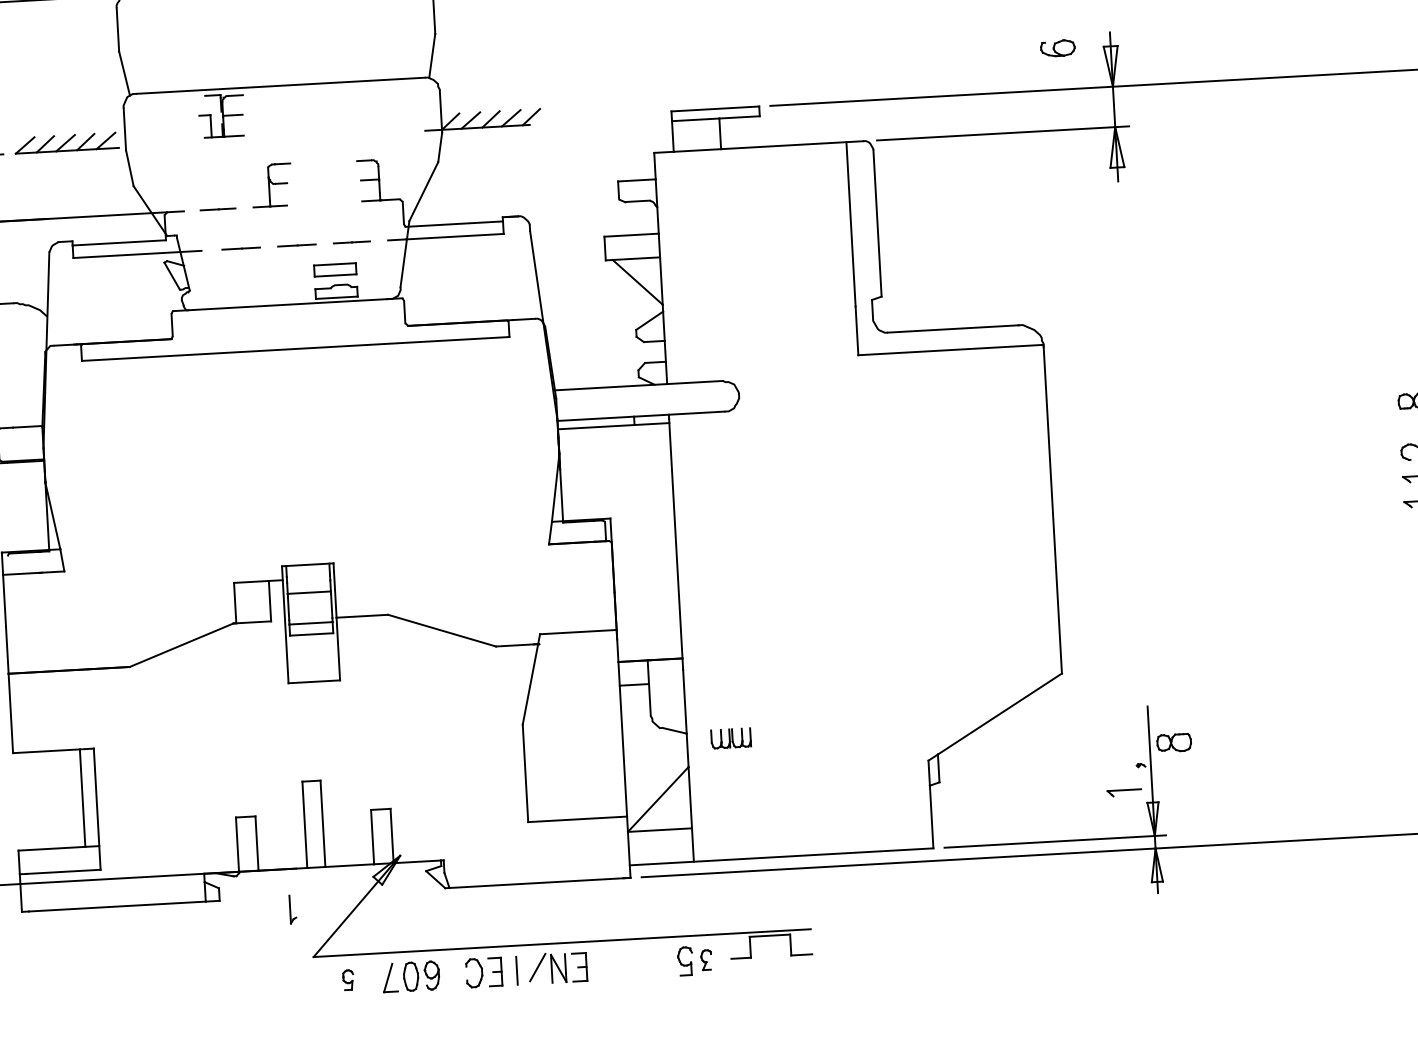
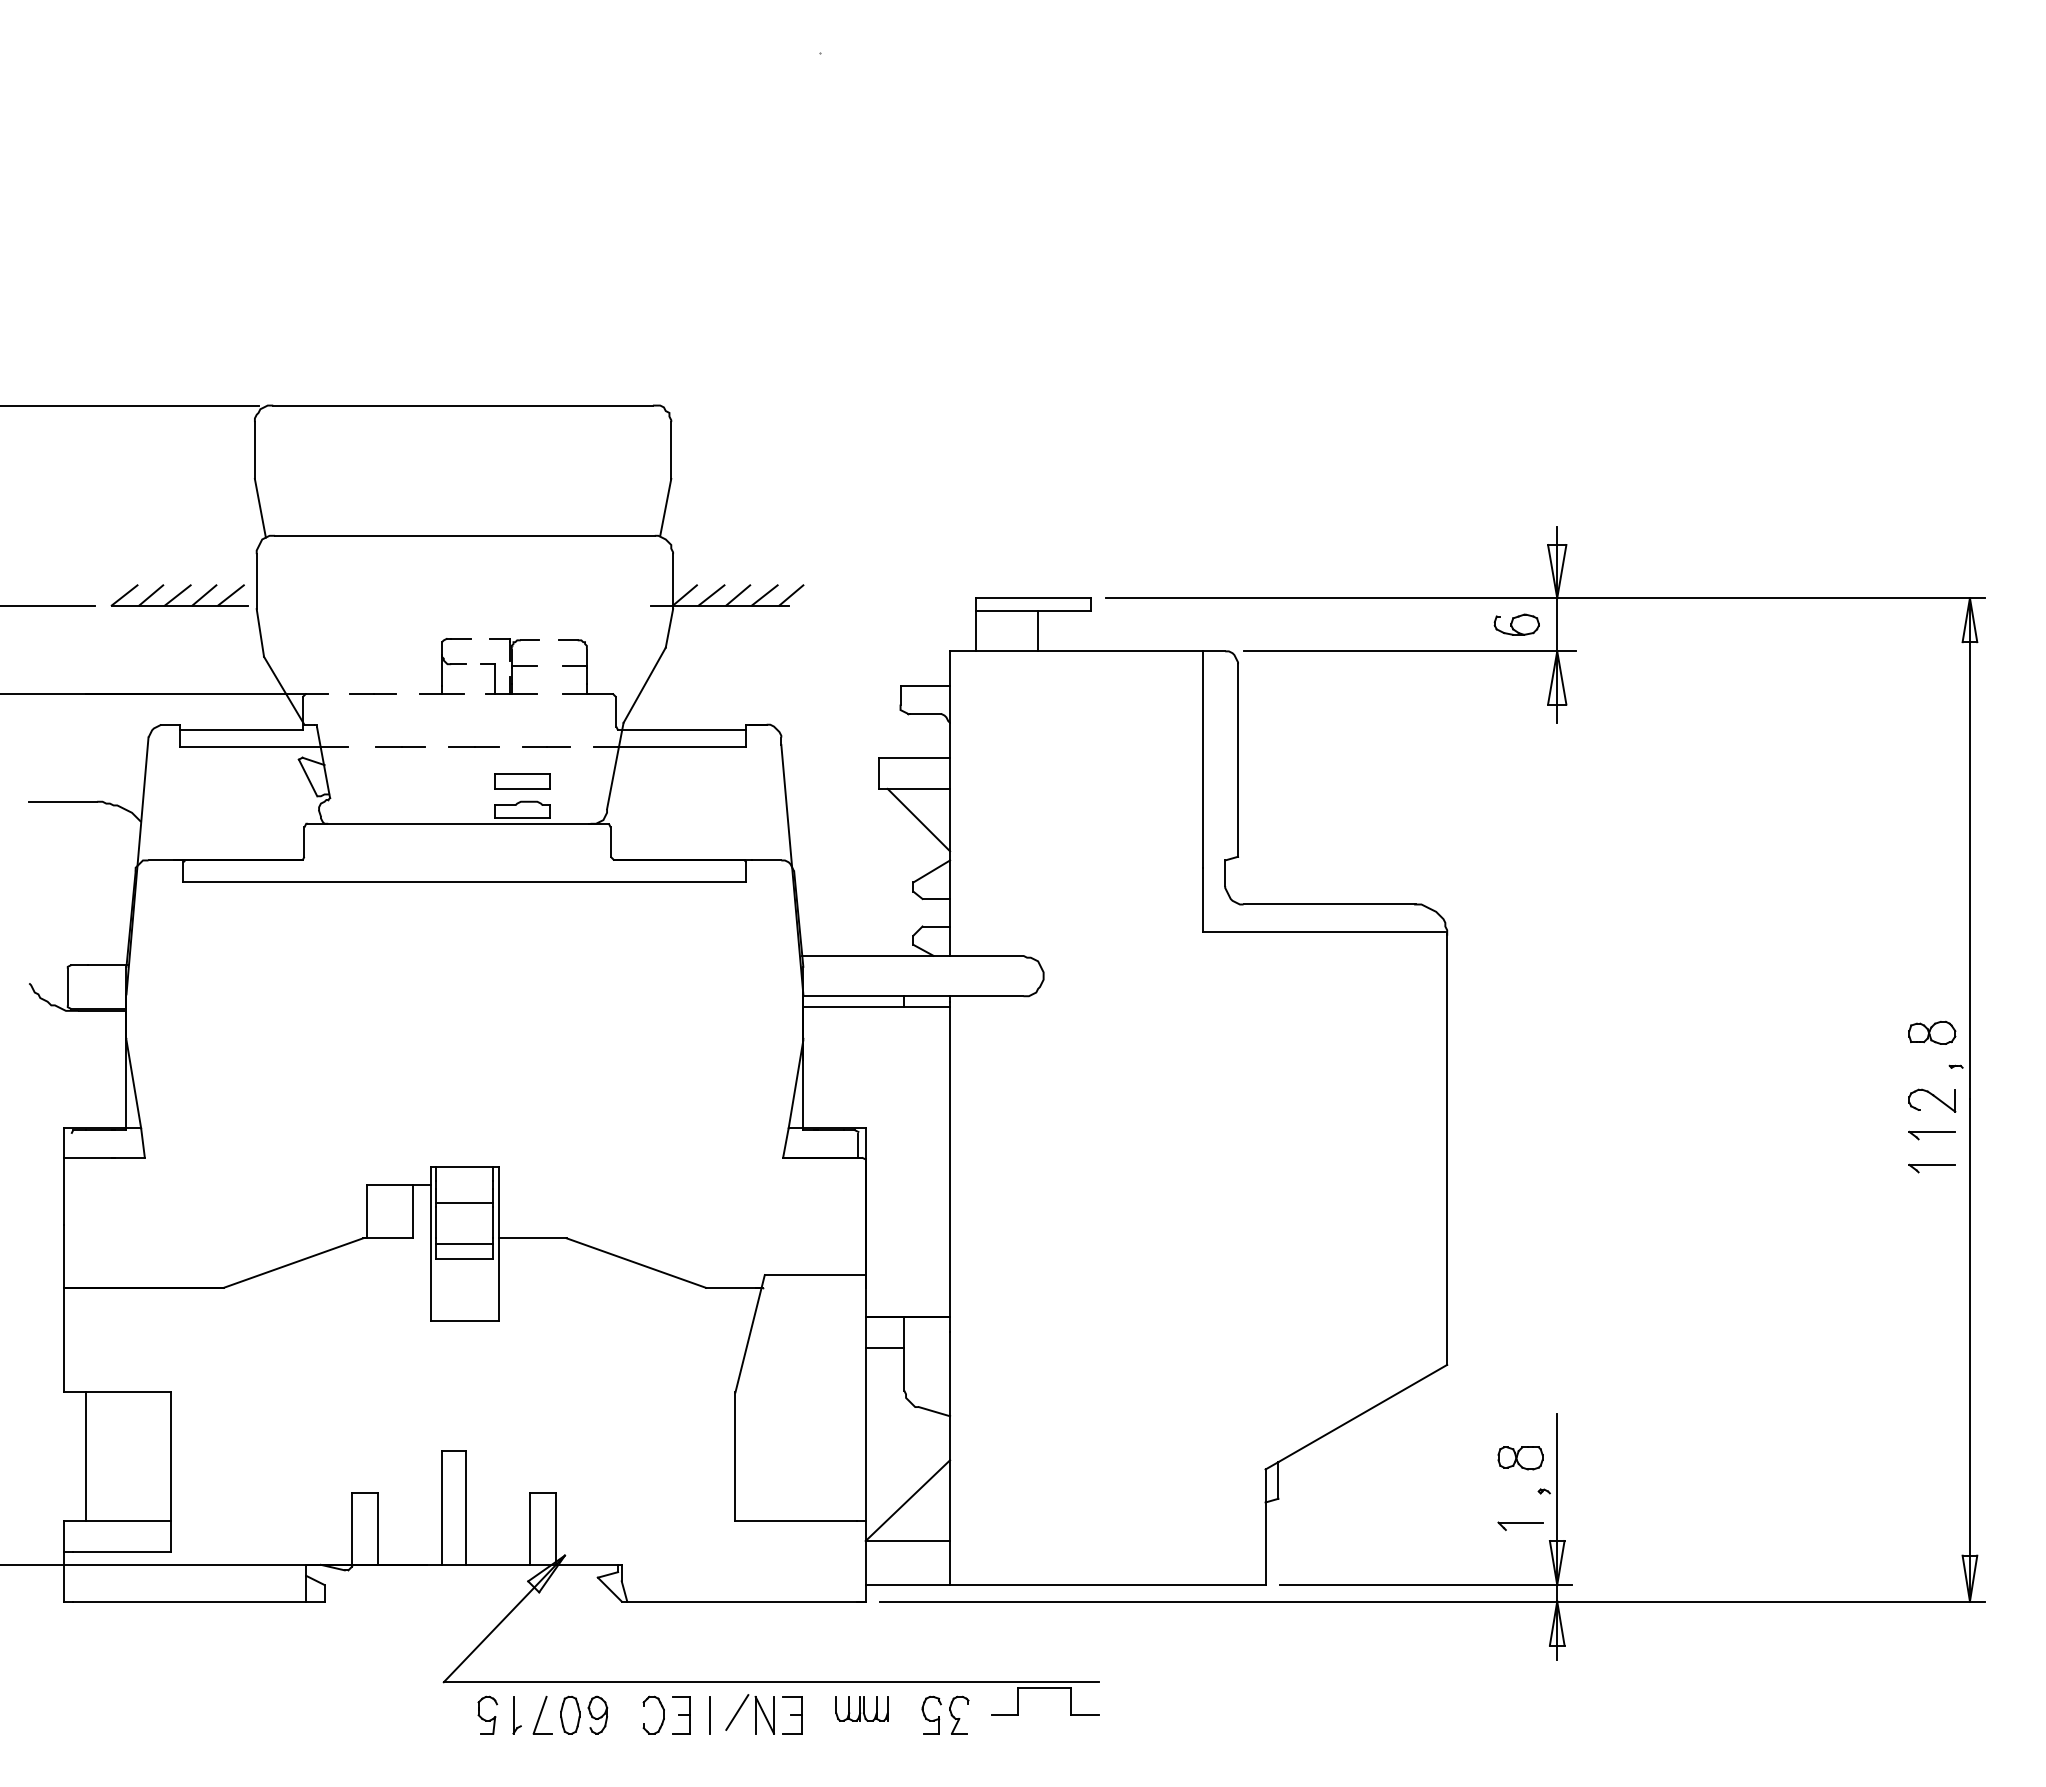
part: (1057, 48) -> (1516, 624), moved
part: (221, 116) -> (509, 666), moved
part: (730, 738) -> (861, 1708), moved
part: (1174, 743) -> (1520, 1458), moved
line: (82, 798) -> (86, 1456), moved
part: (292, 909) -> (516, 1715), moved
part: (706, 959) -> (959, 1714), size x1.43
part: (348, 979) -> (487, 1714), size x1.43

